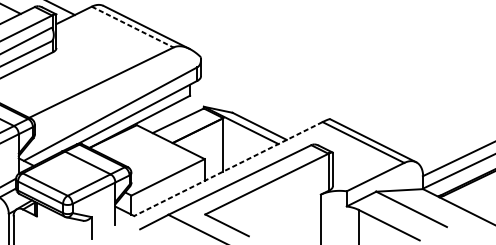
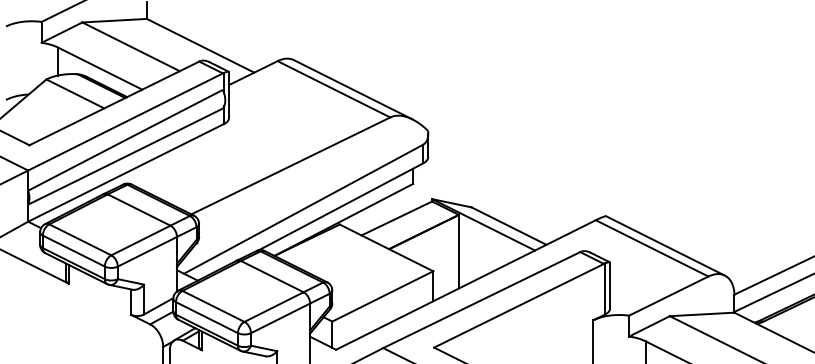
line: (132, 27) -> (333, 89), dashed -> solid
line: (228, 169) -> (465, 285), dashed -> solid

